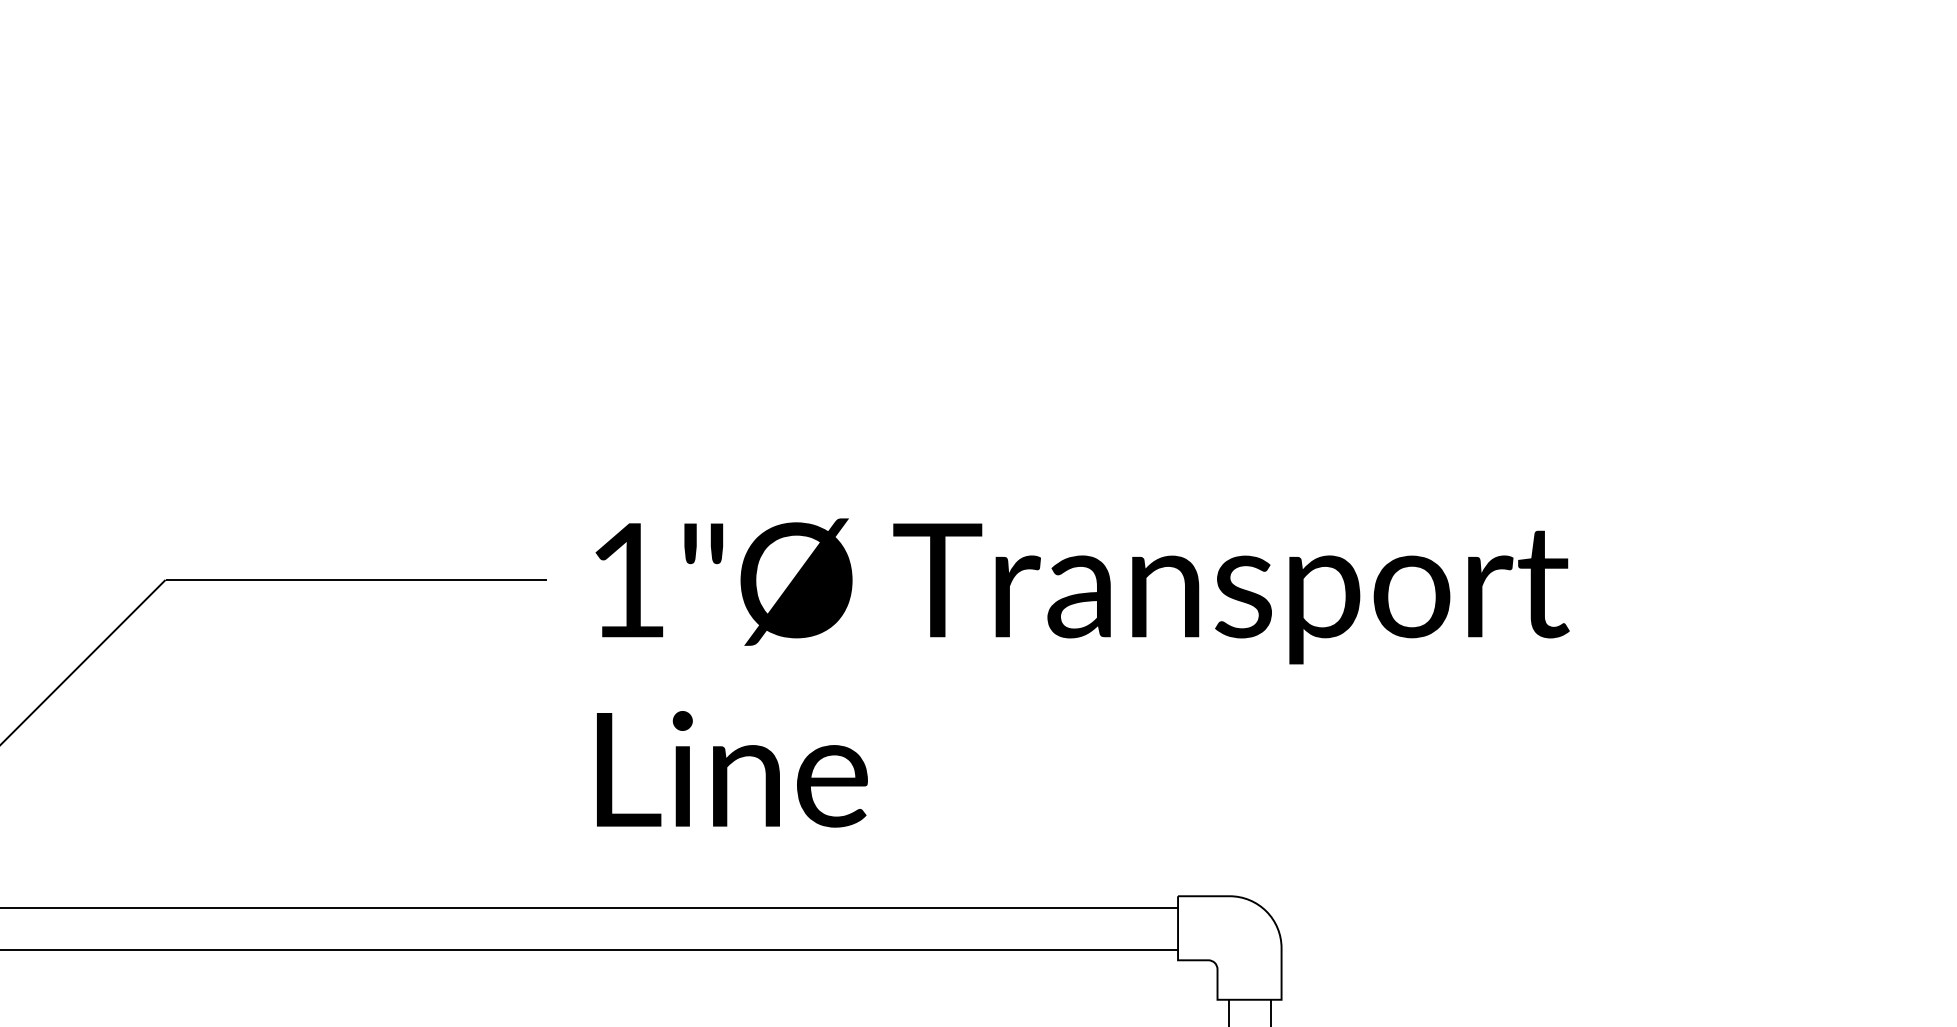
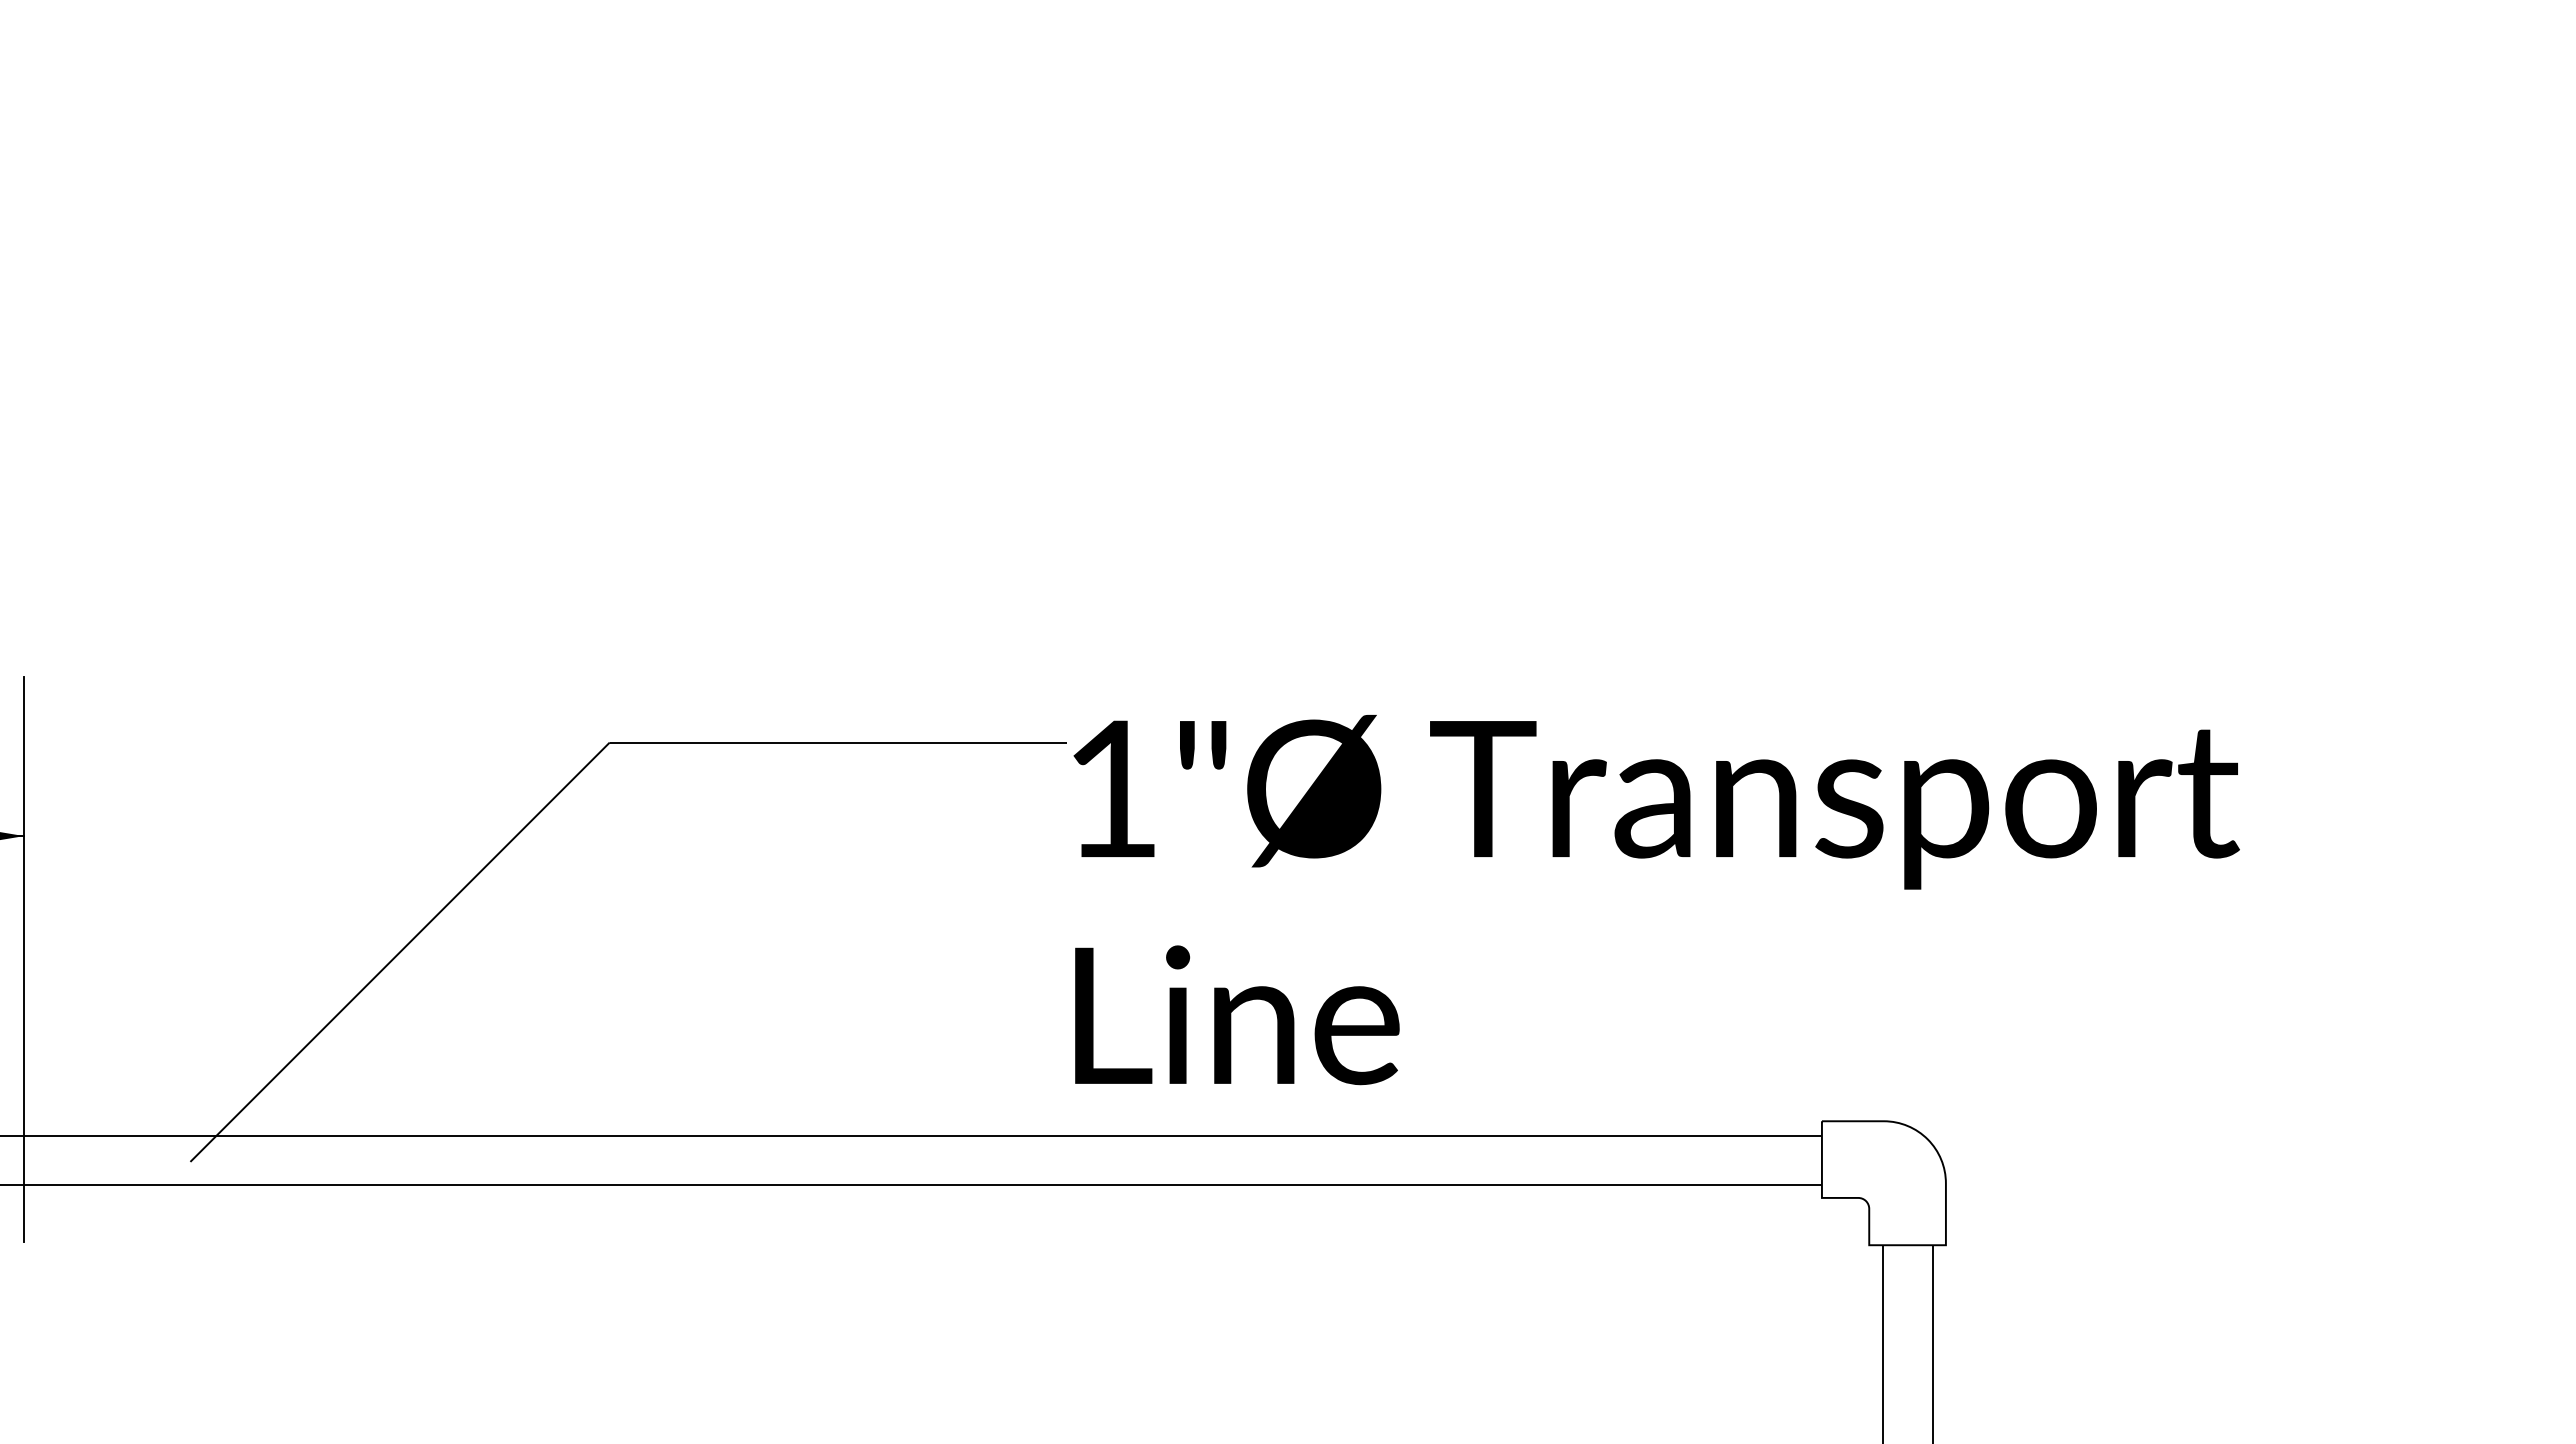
text: (1082, 673) -> (1656, 900), moved

